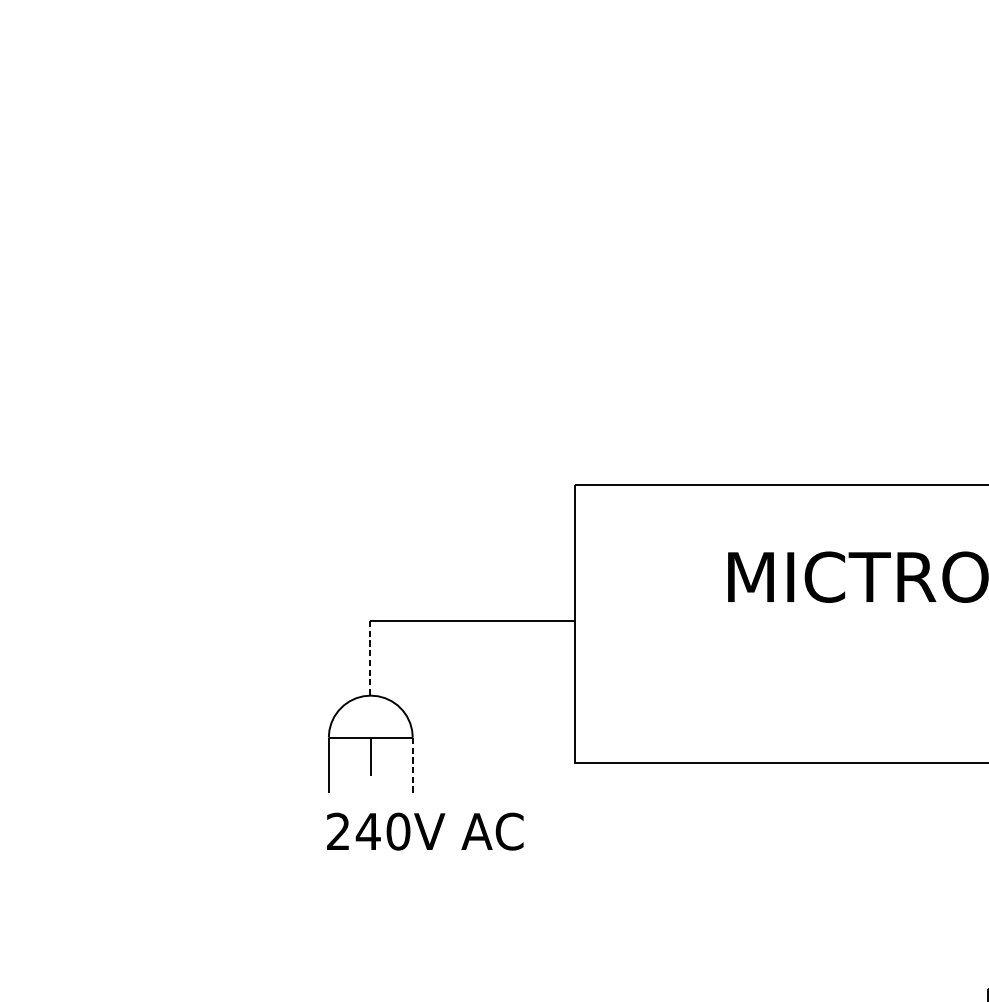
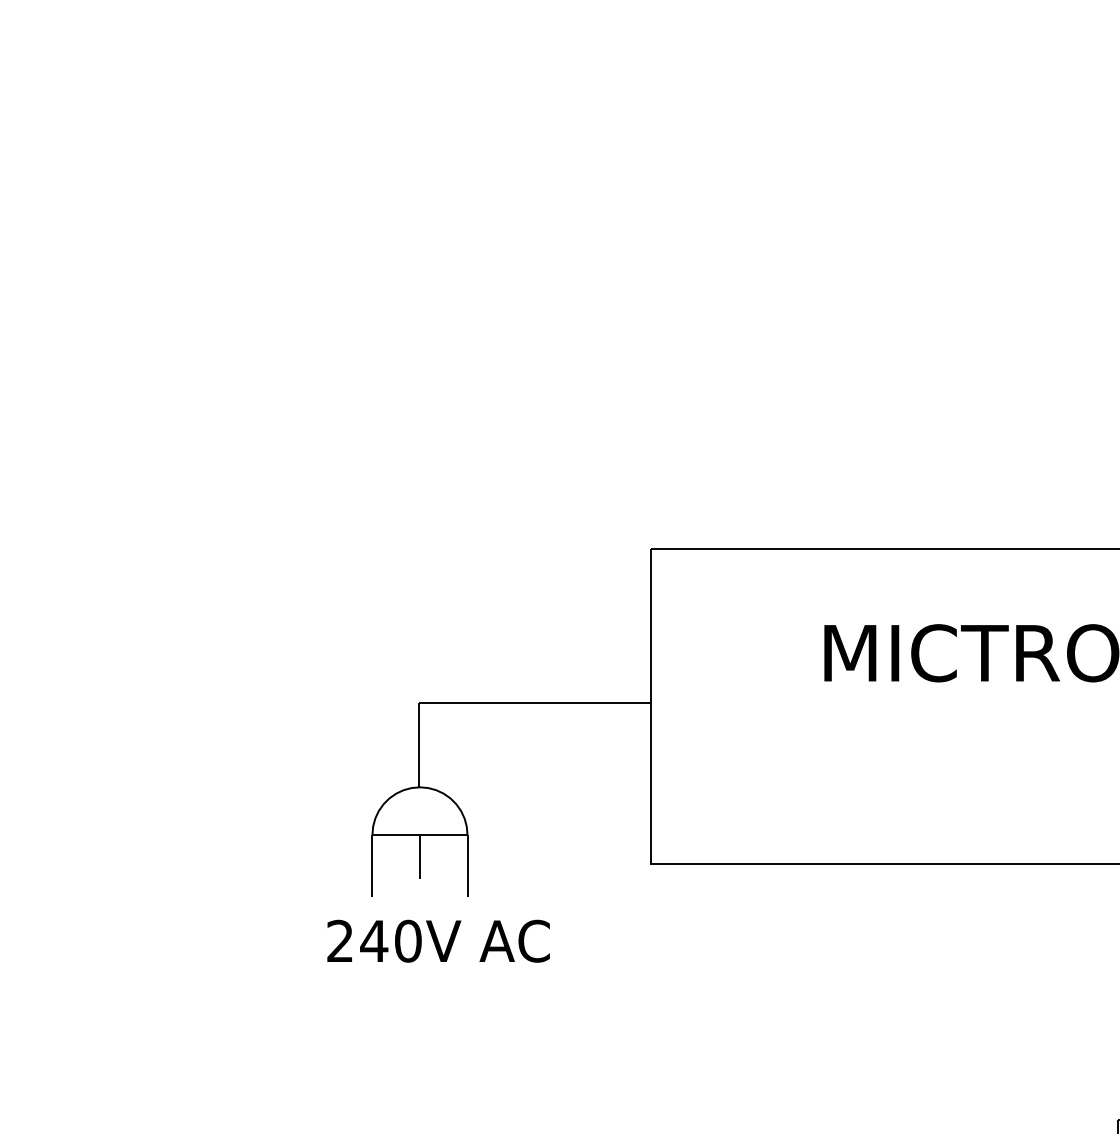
line: (369, 658) -> (418, 745), dashed -> solid
line: (412, 764) -> (467, 865), dashed -> solid
text: (425, 830) -> (438, 940), moved

